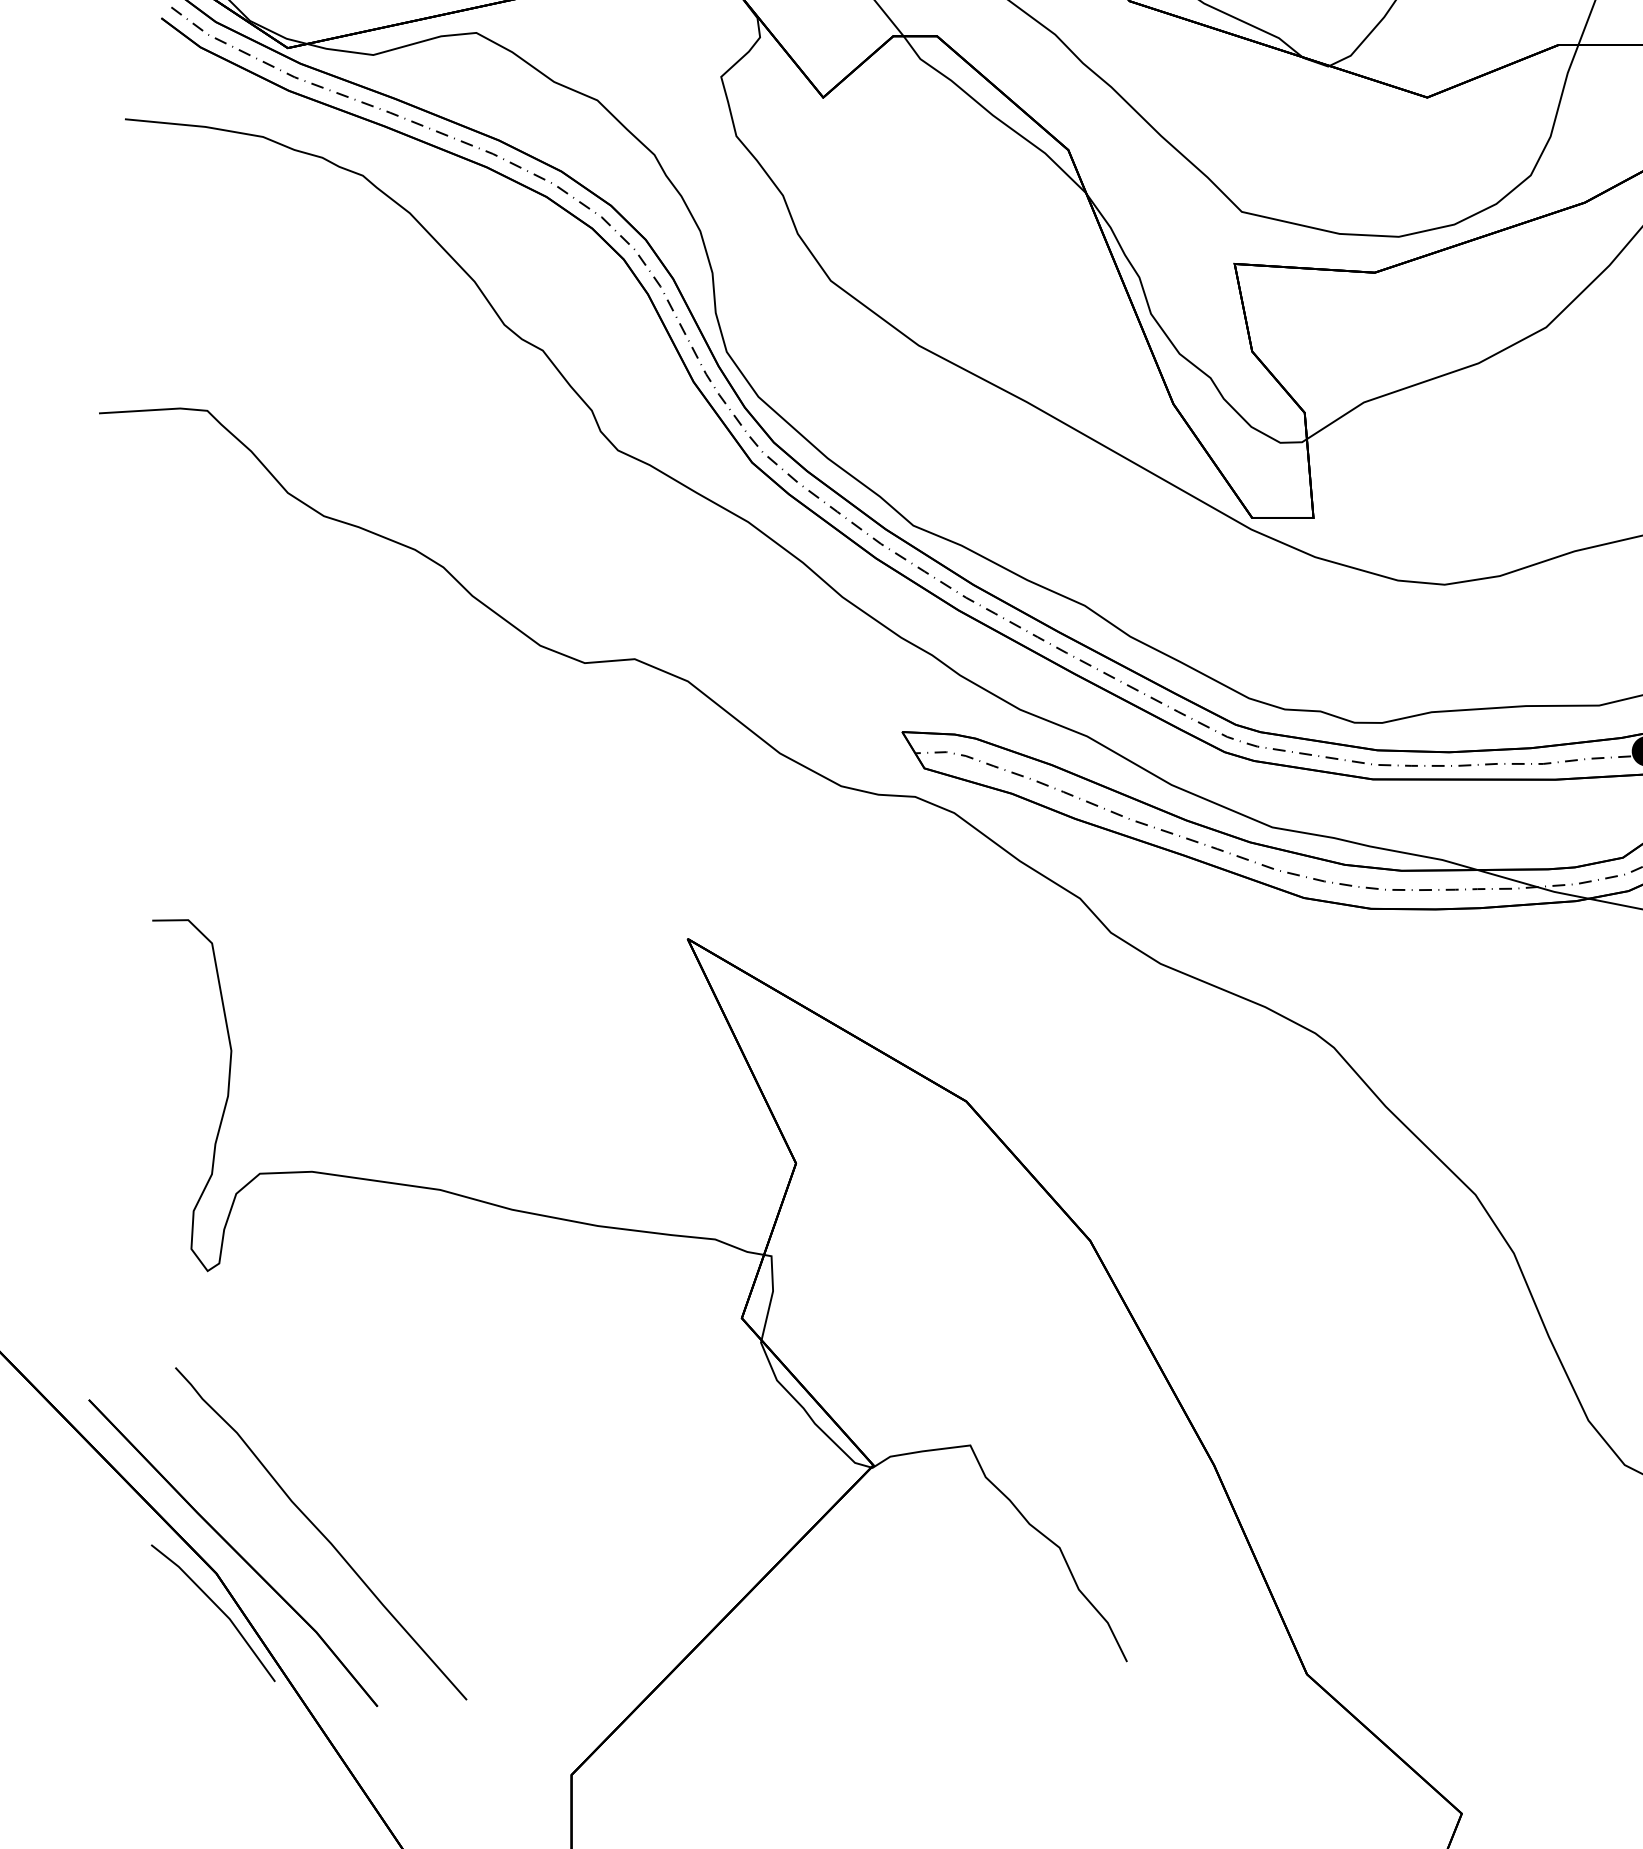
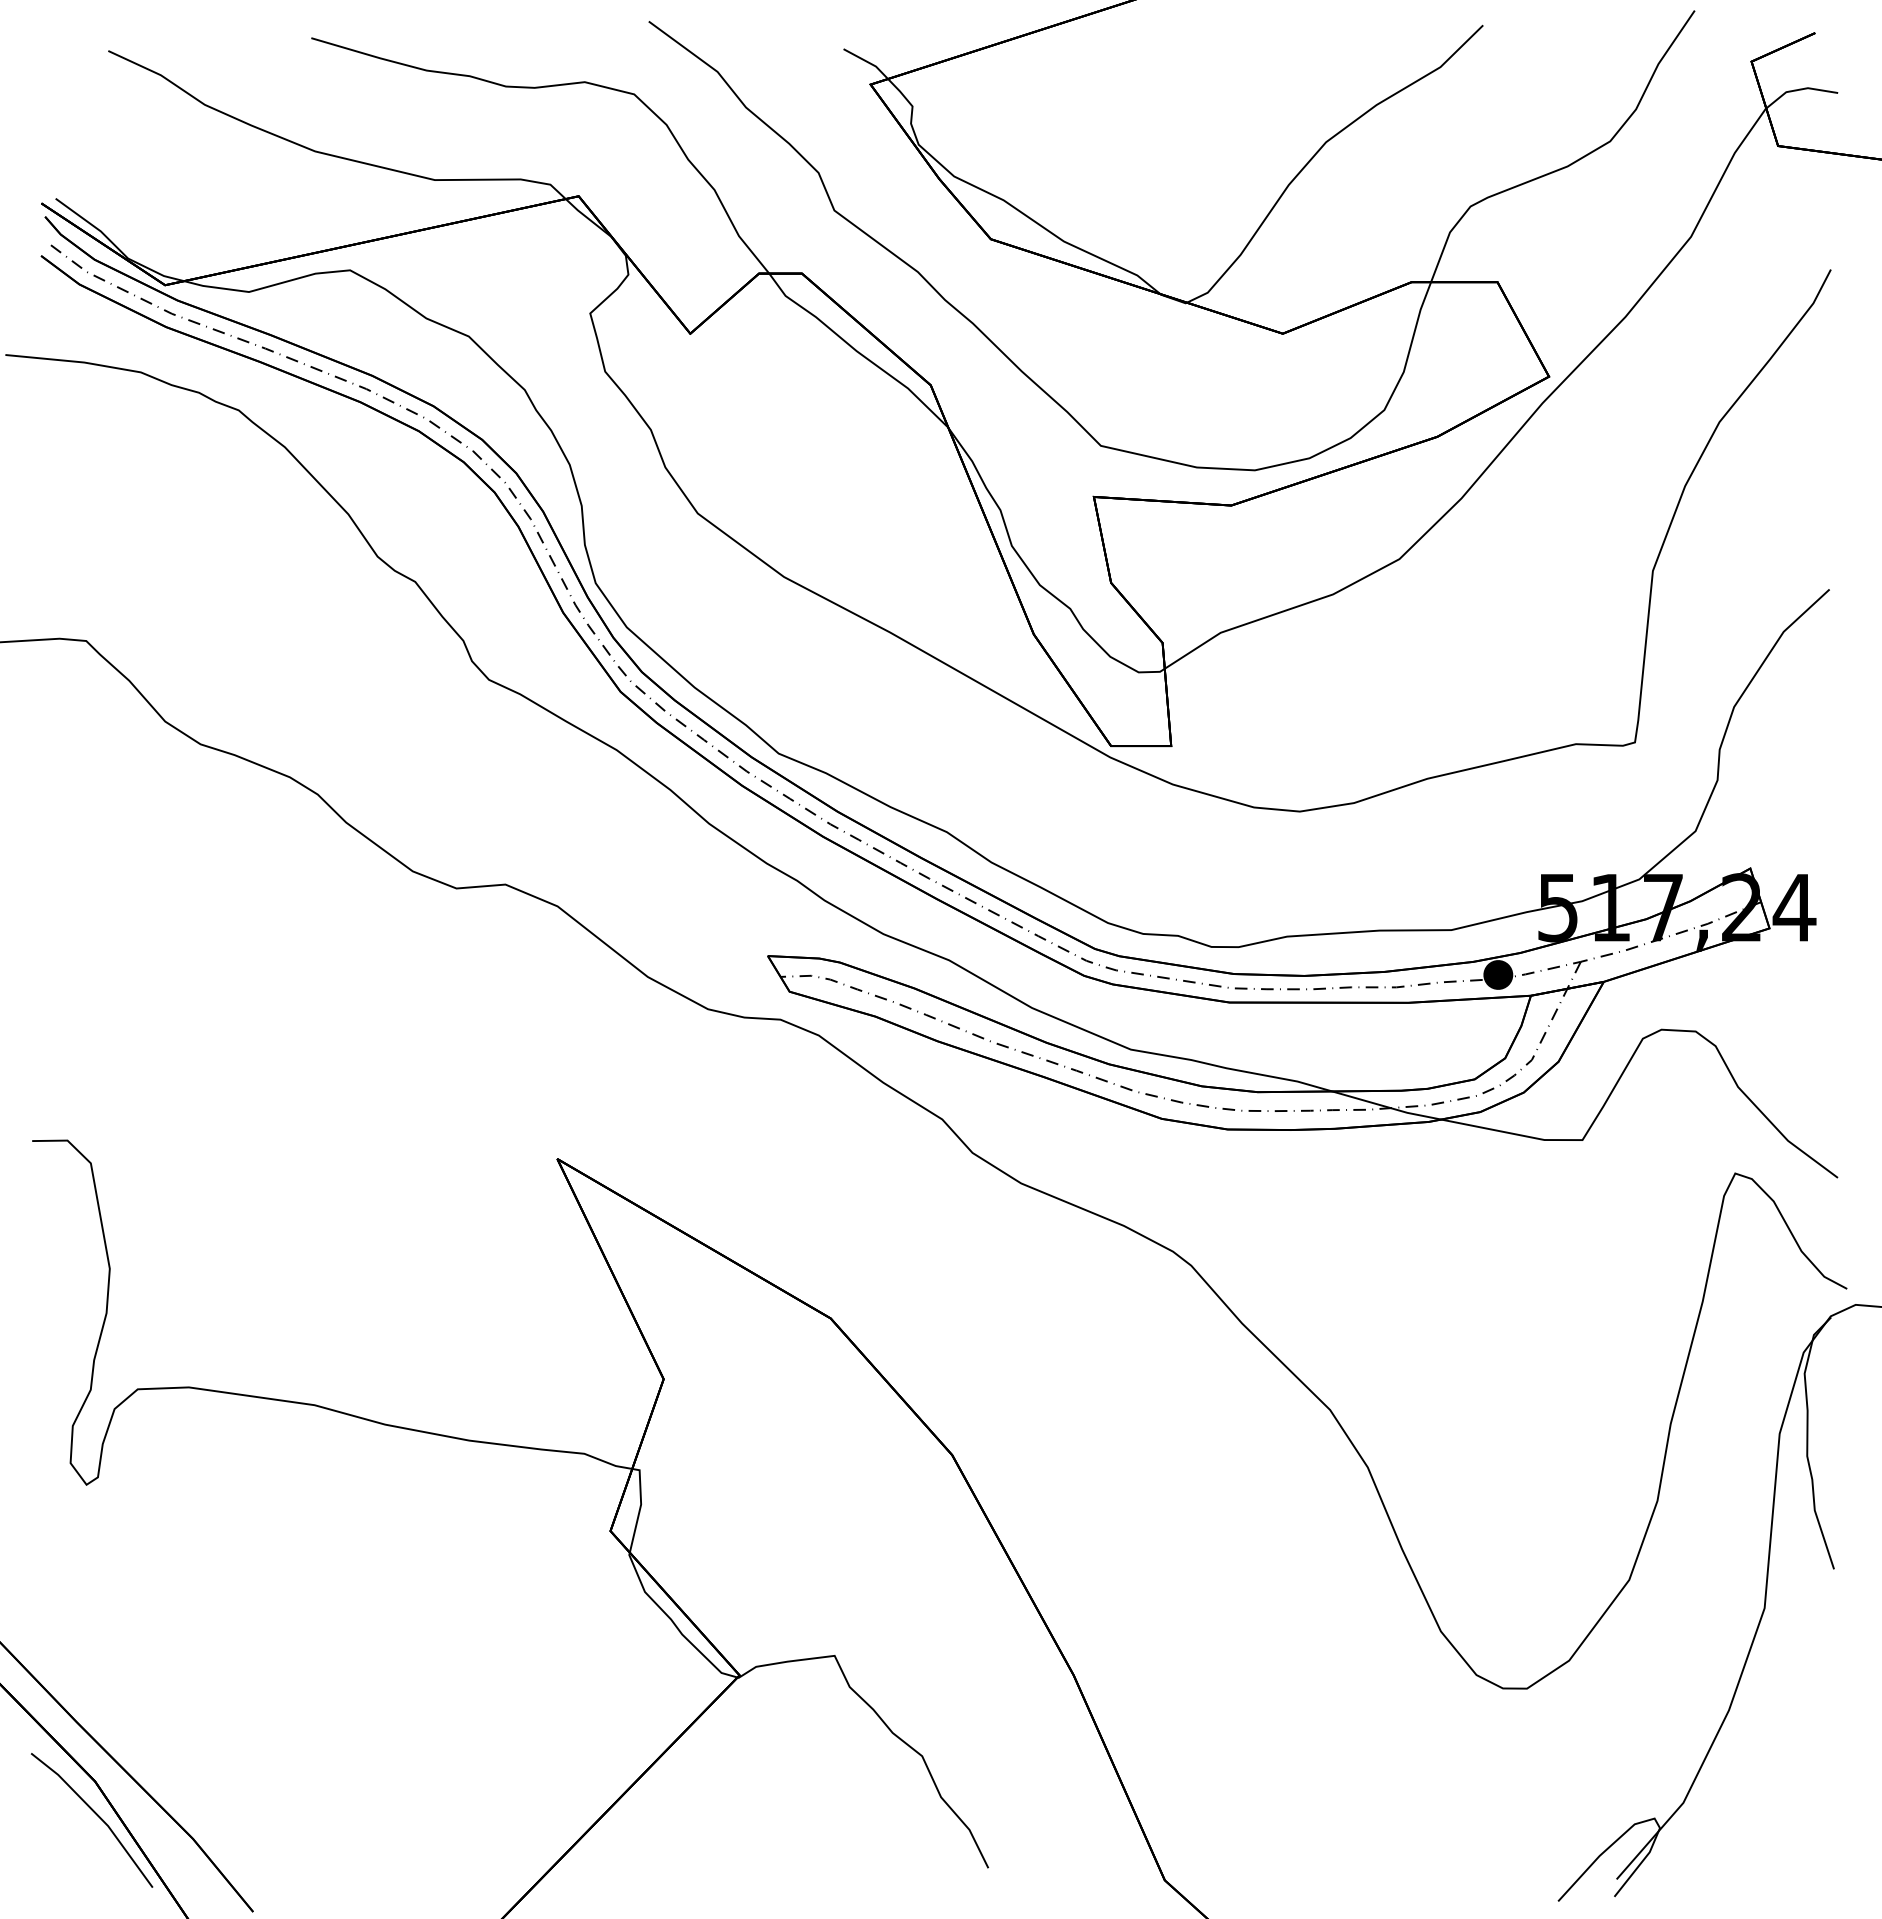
curve: (320, 1533) -> (197, 1742), removed

